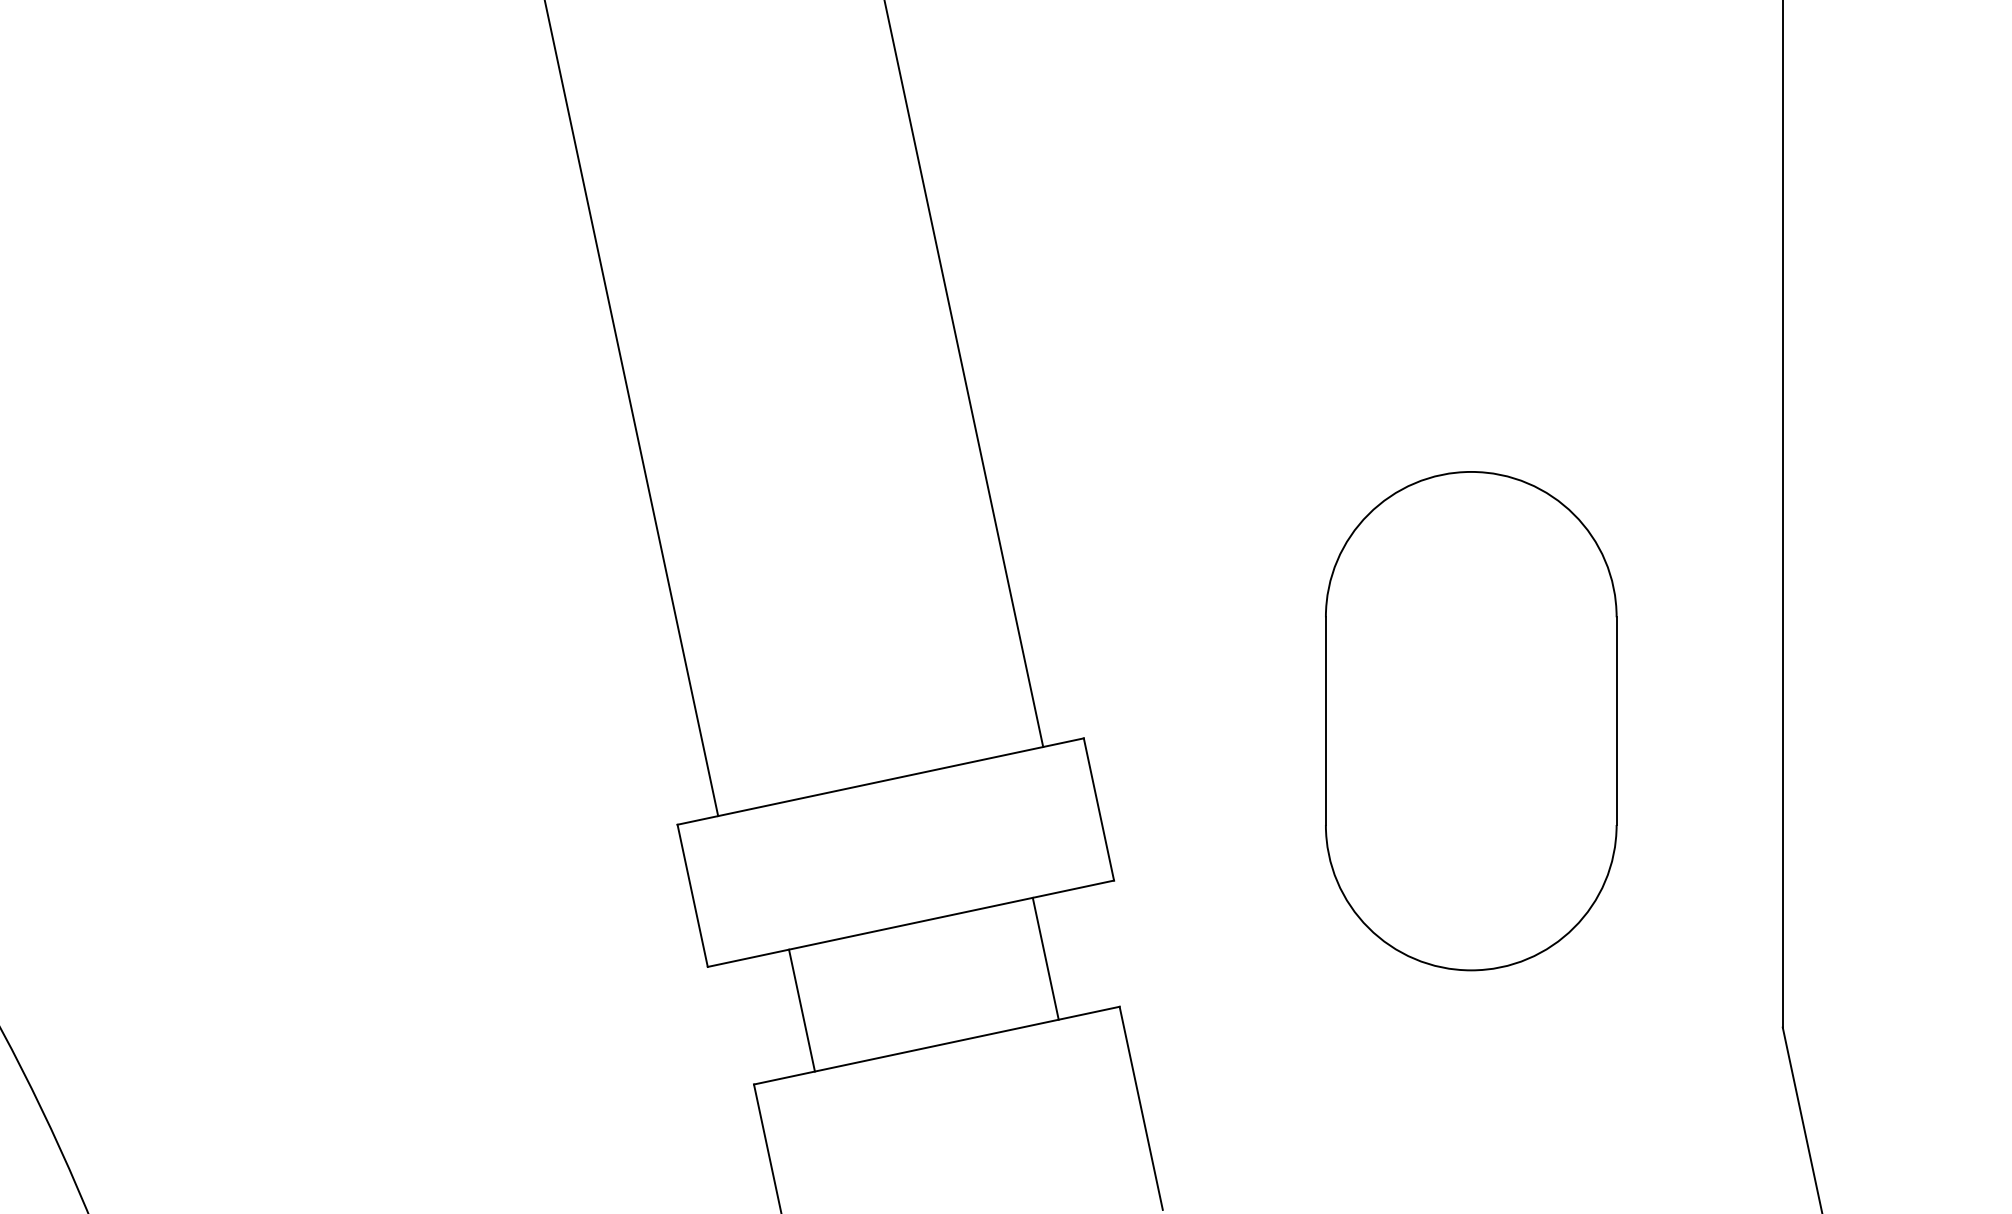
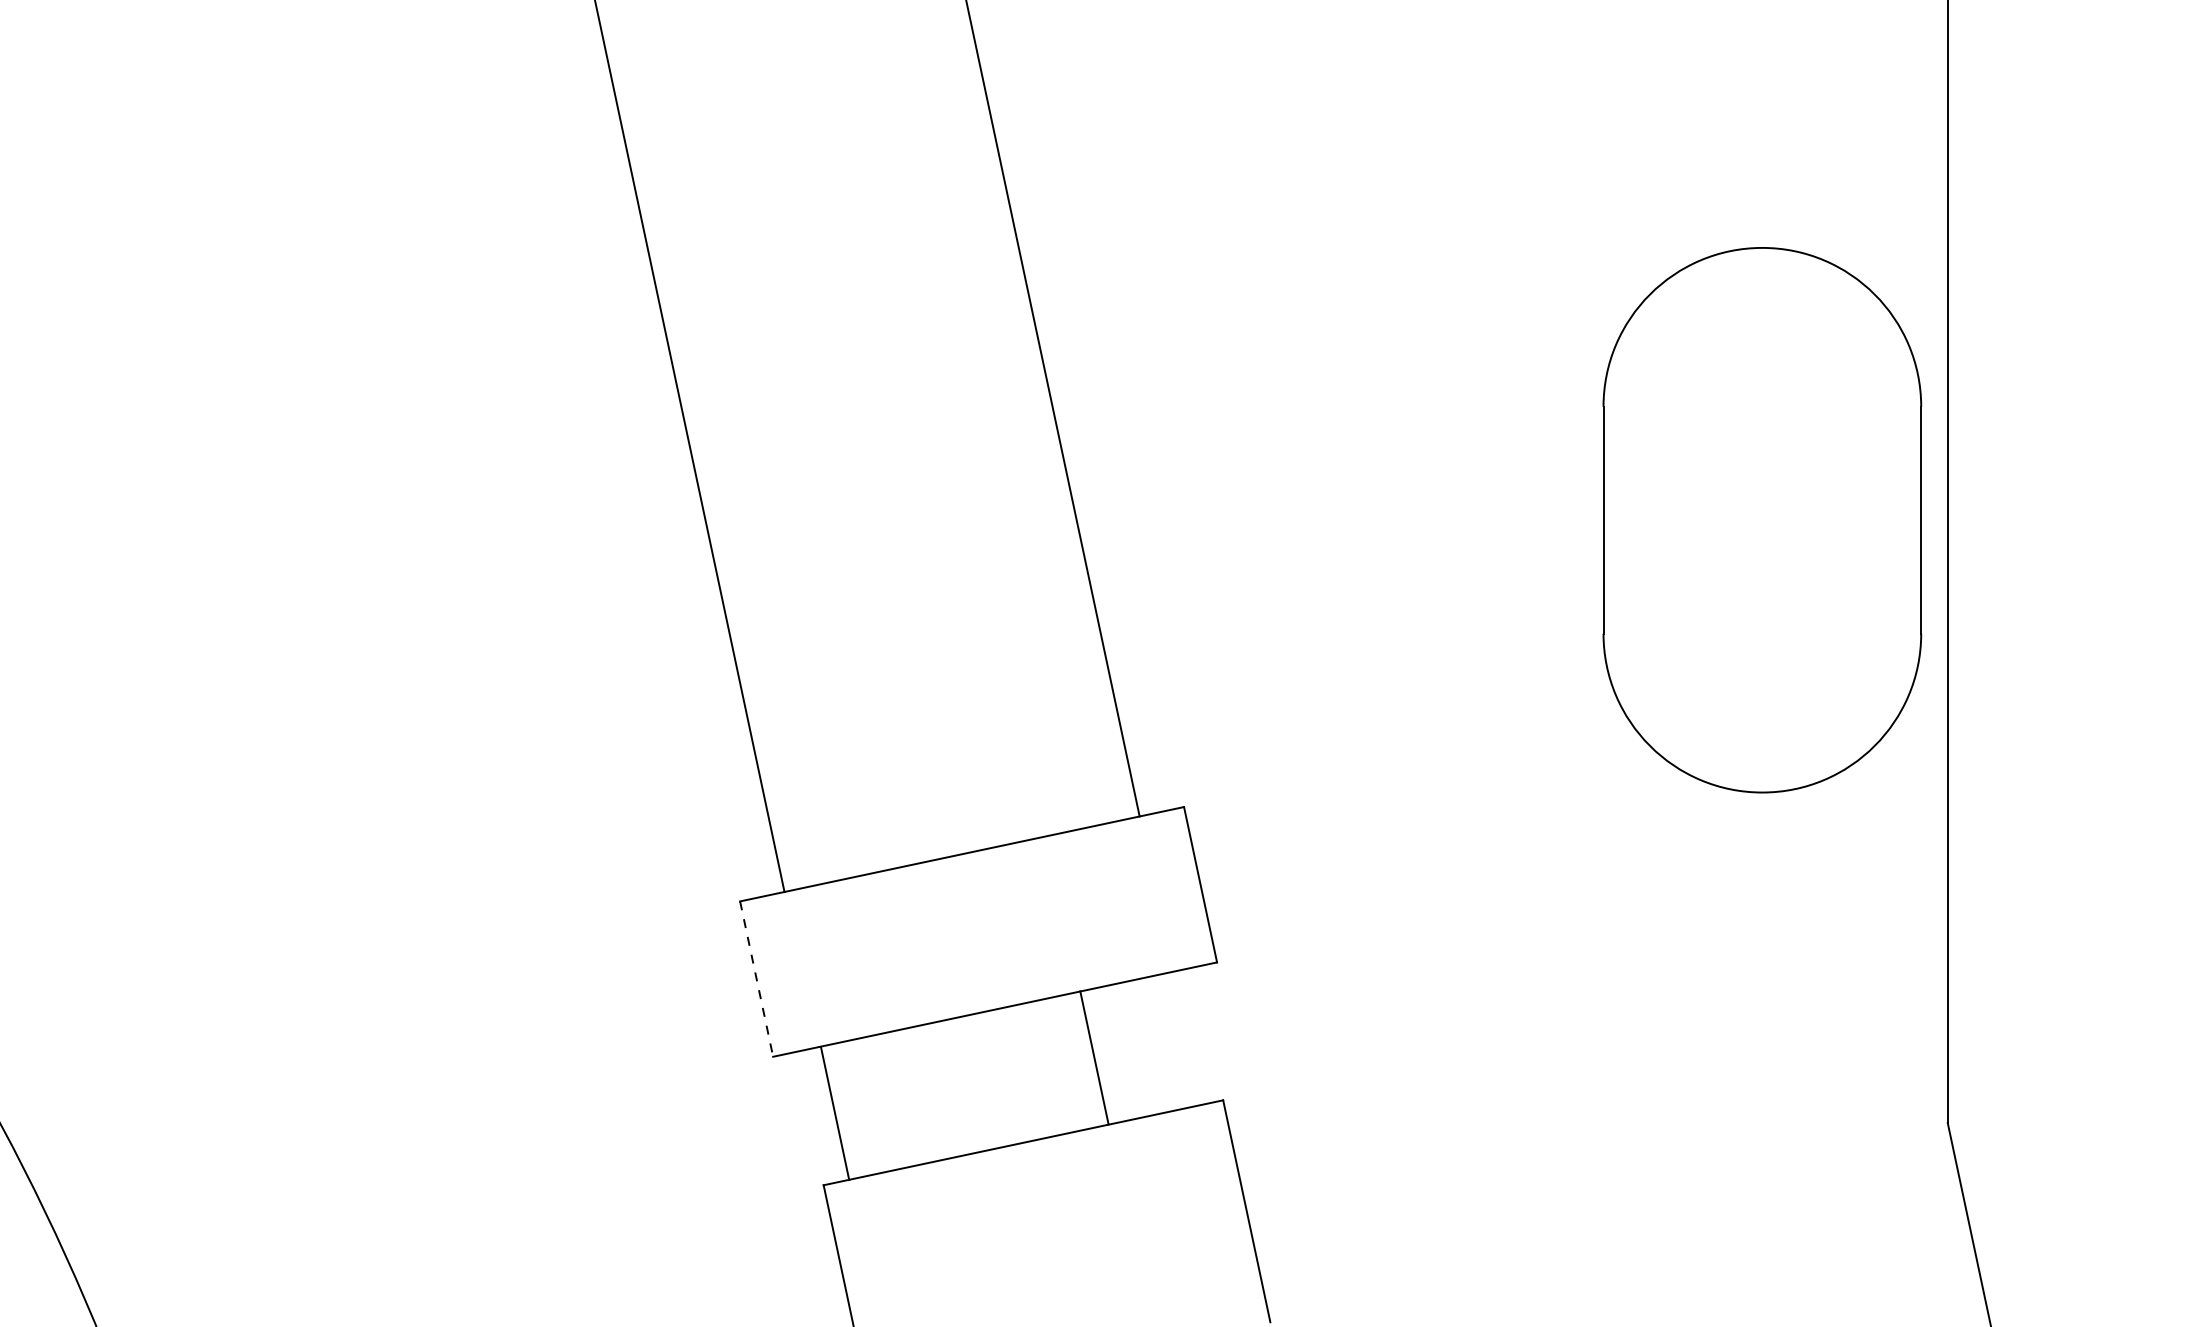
part: (1471, 721) -> (1762, 520), moved
line: (692, 896) -> (756, 979), solid -> dashed
line: (1045, 958) -> (1094, 1057), moved
line: (801, 1010) -> (834, 1113), moved

